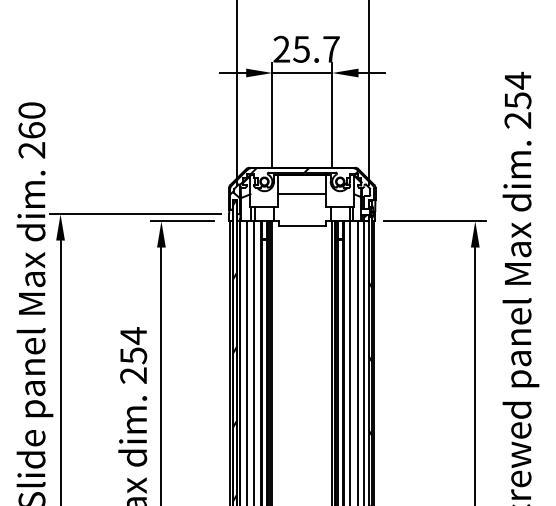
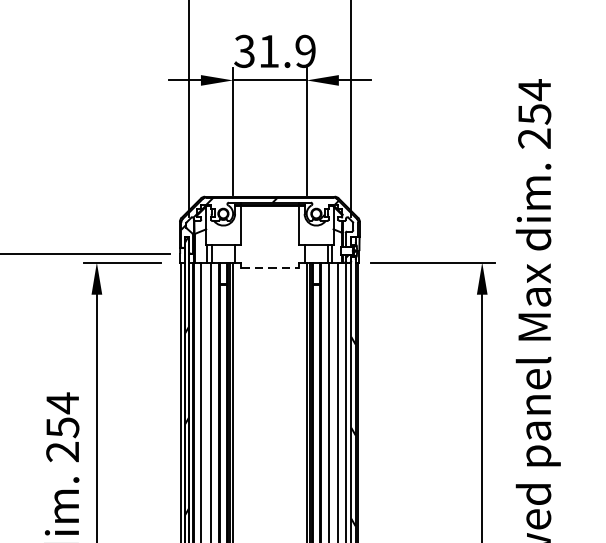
text: (306, 48) -> (275, 50), 25.7 -> 31.9
line: (302, 193) -> (270, 228), removed
line: (302, 225) -> (270, 267), solid -> dashed

